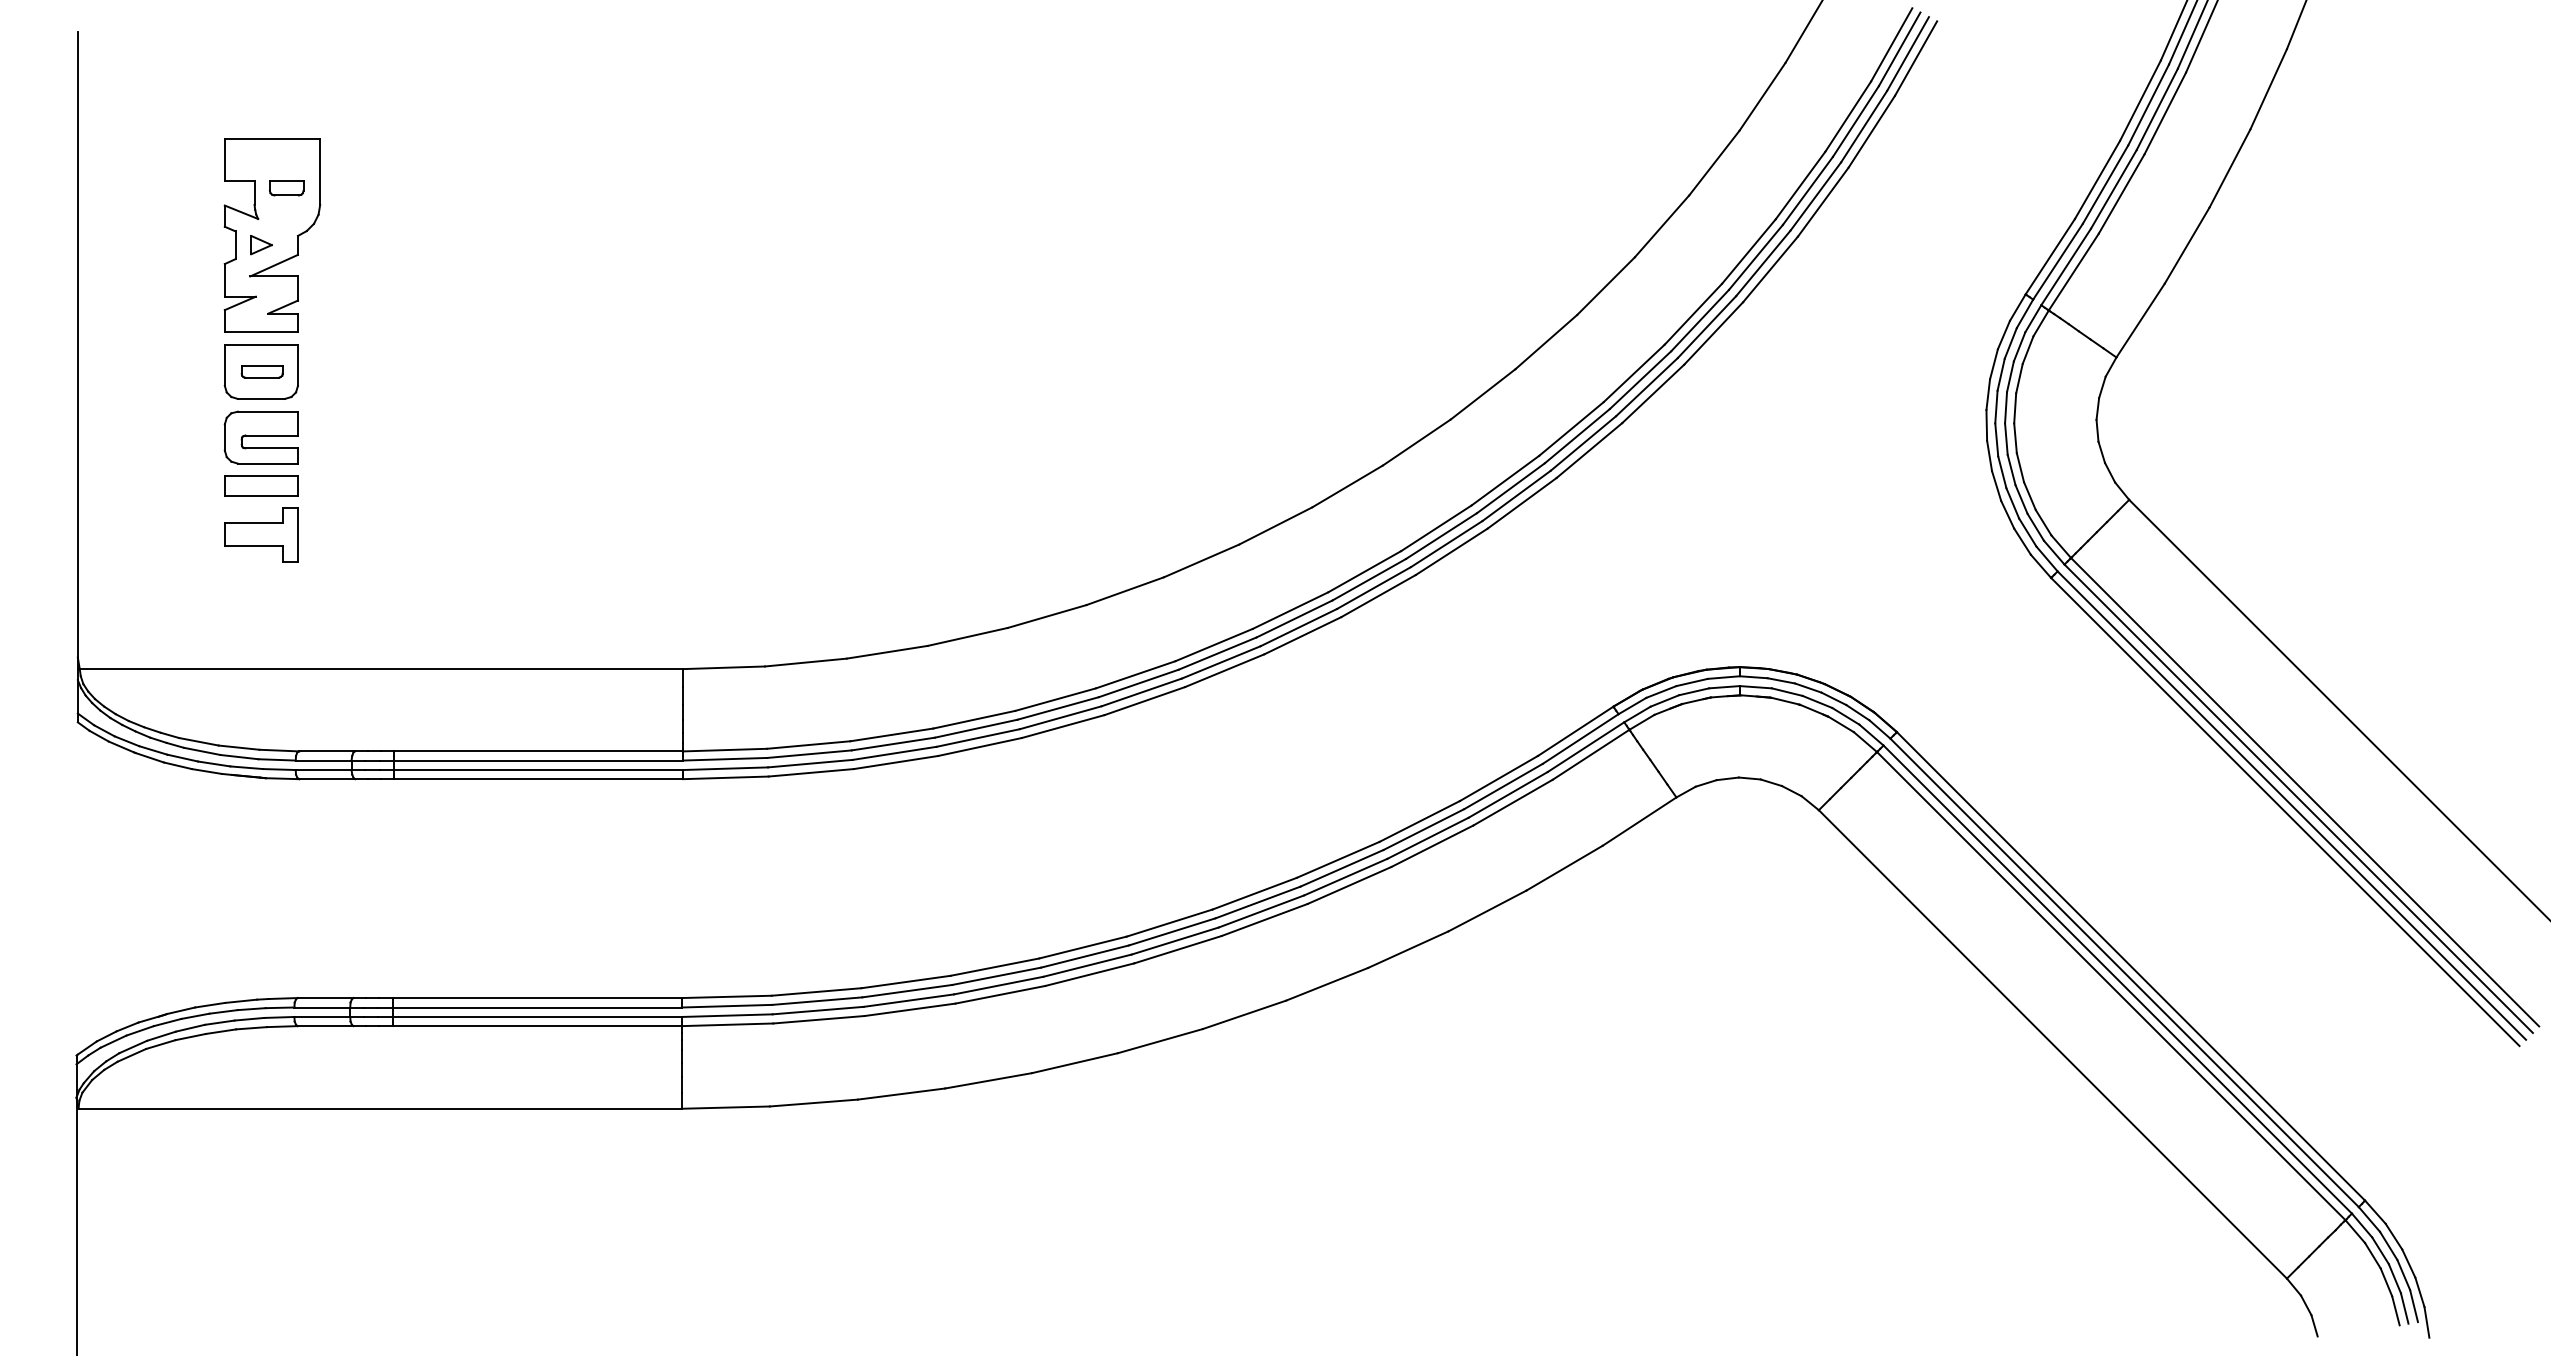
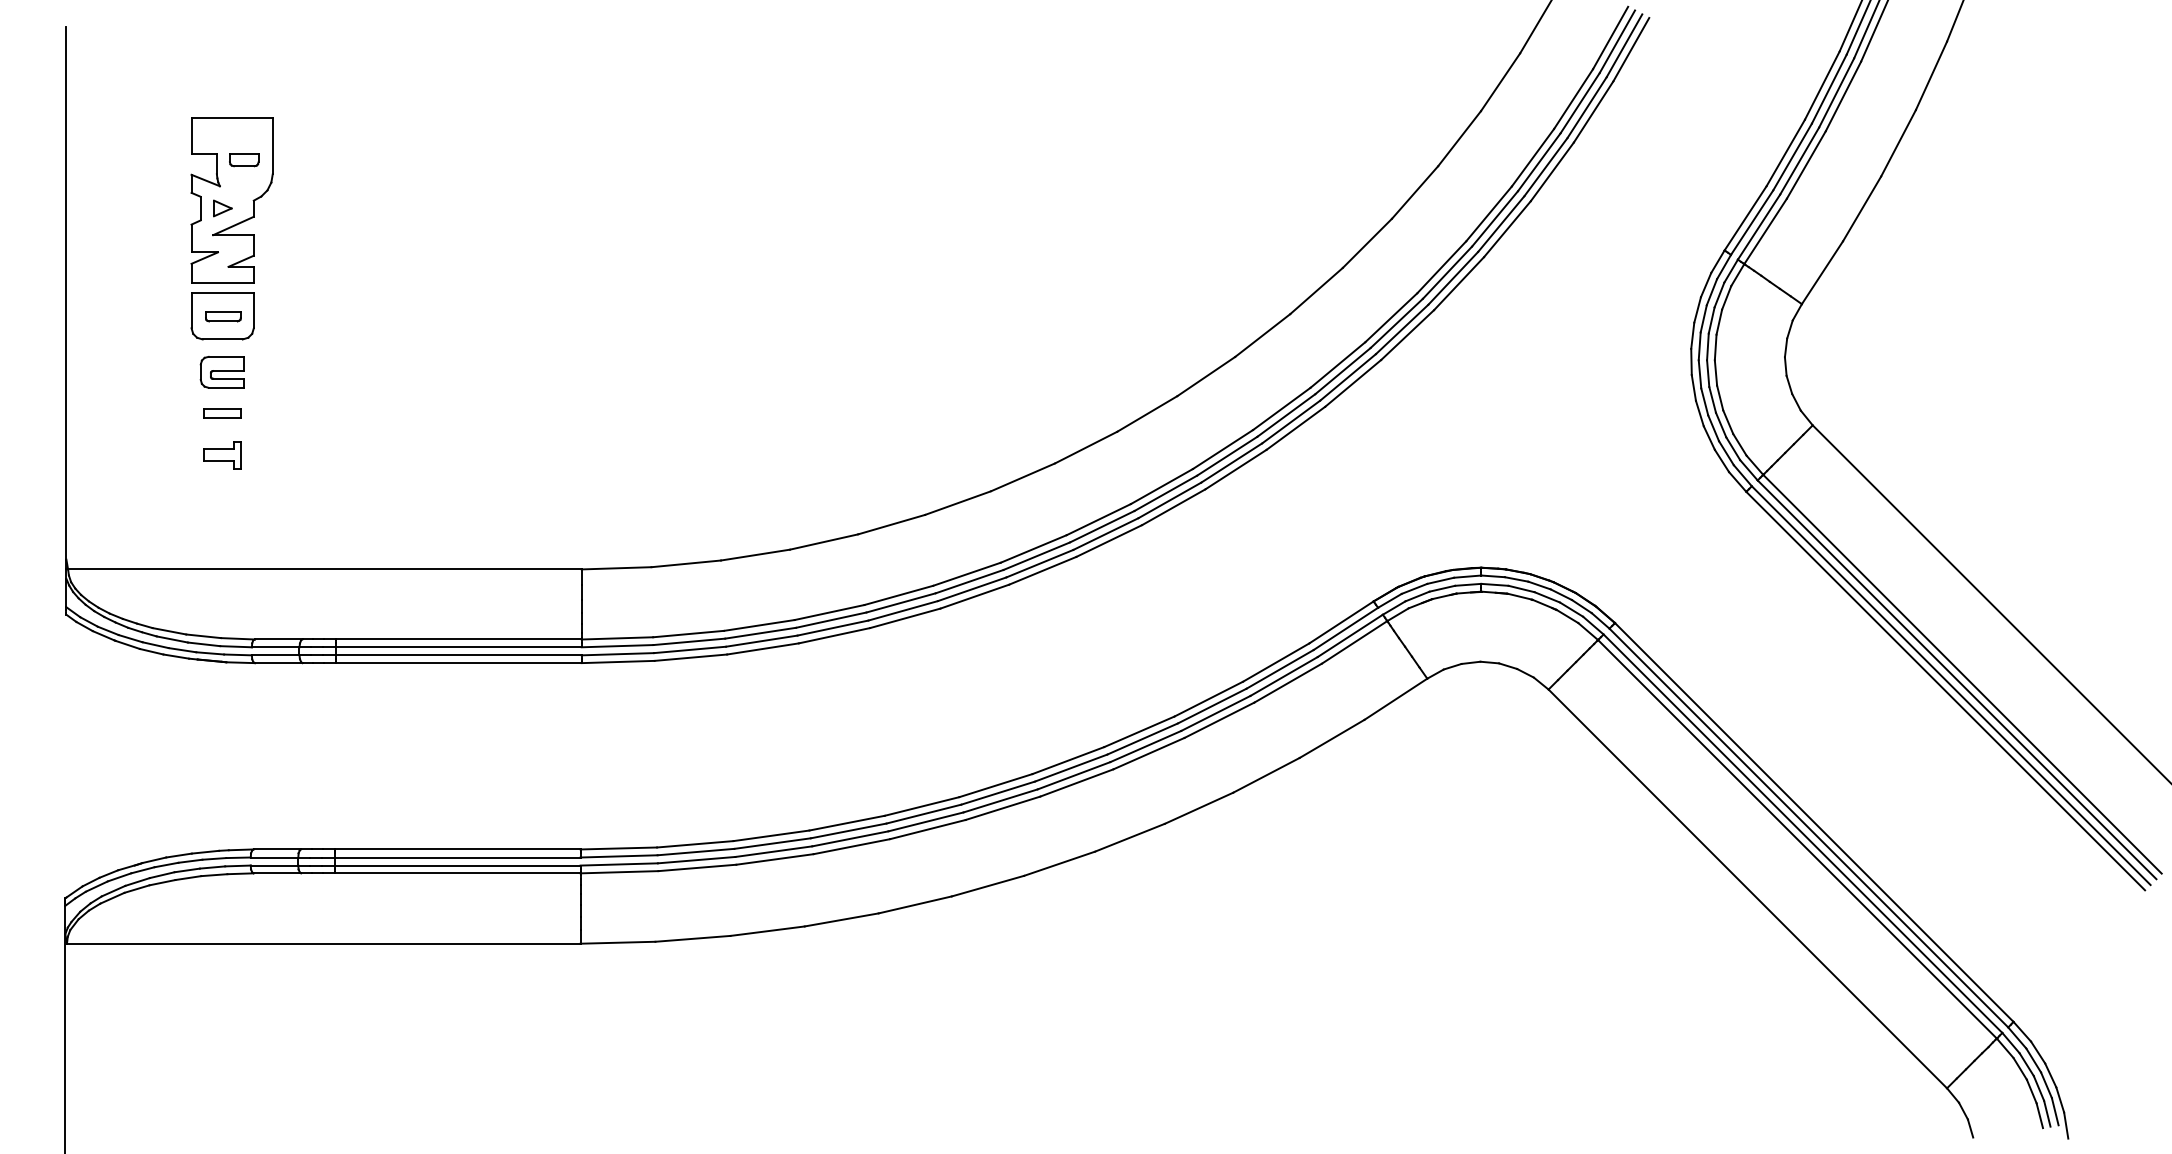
part: (260, 437) -> (221, 372), size x0.7
part: (261, 485) -> (222, 413), size x0.6
part: (261, 534) -> (222, 454), size x0.6

